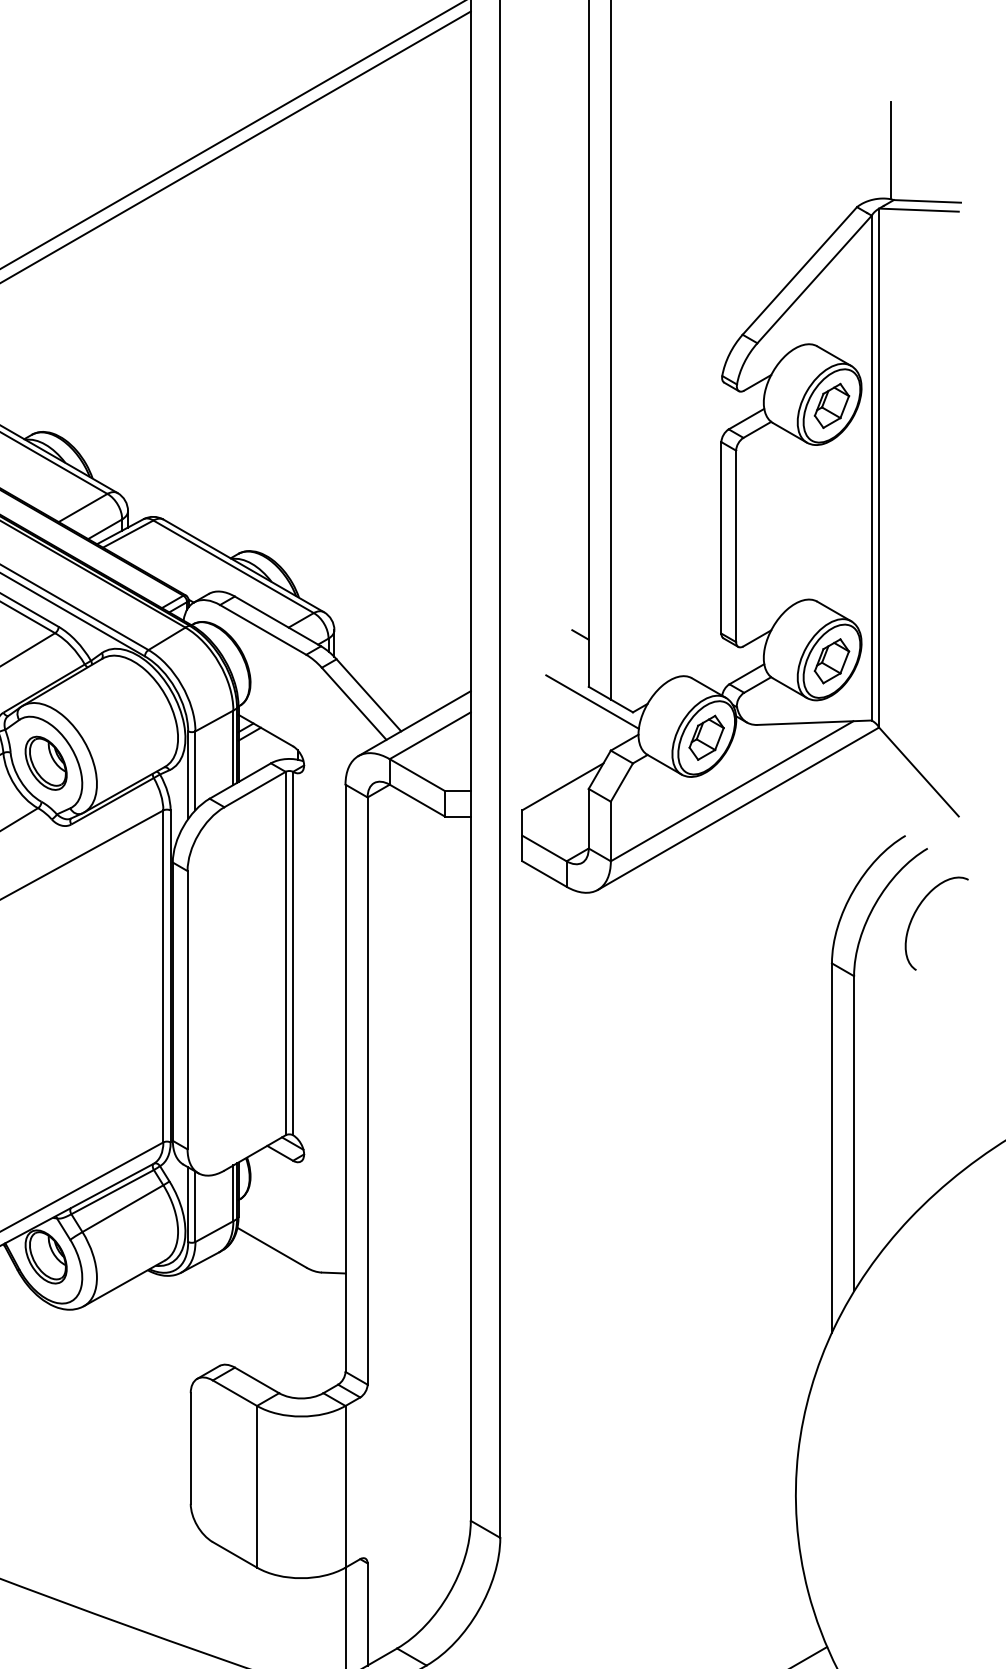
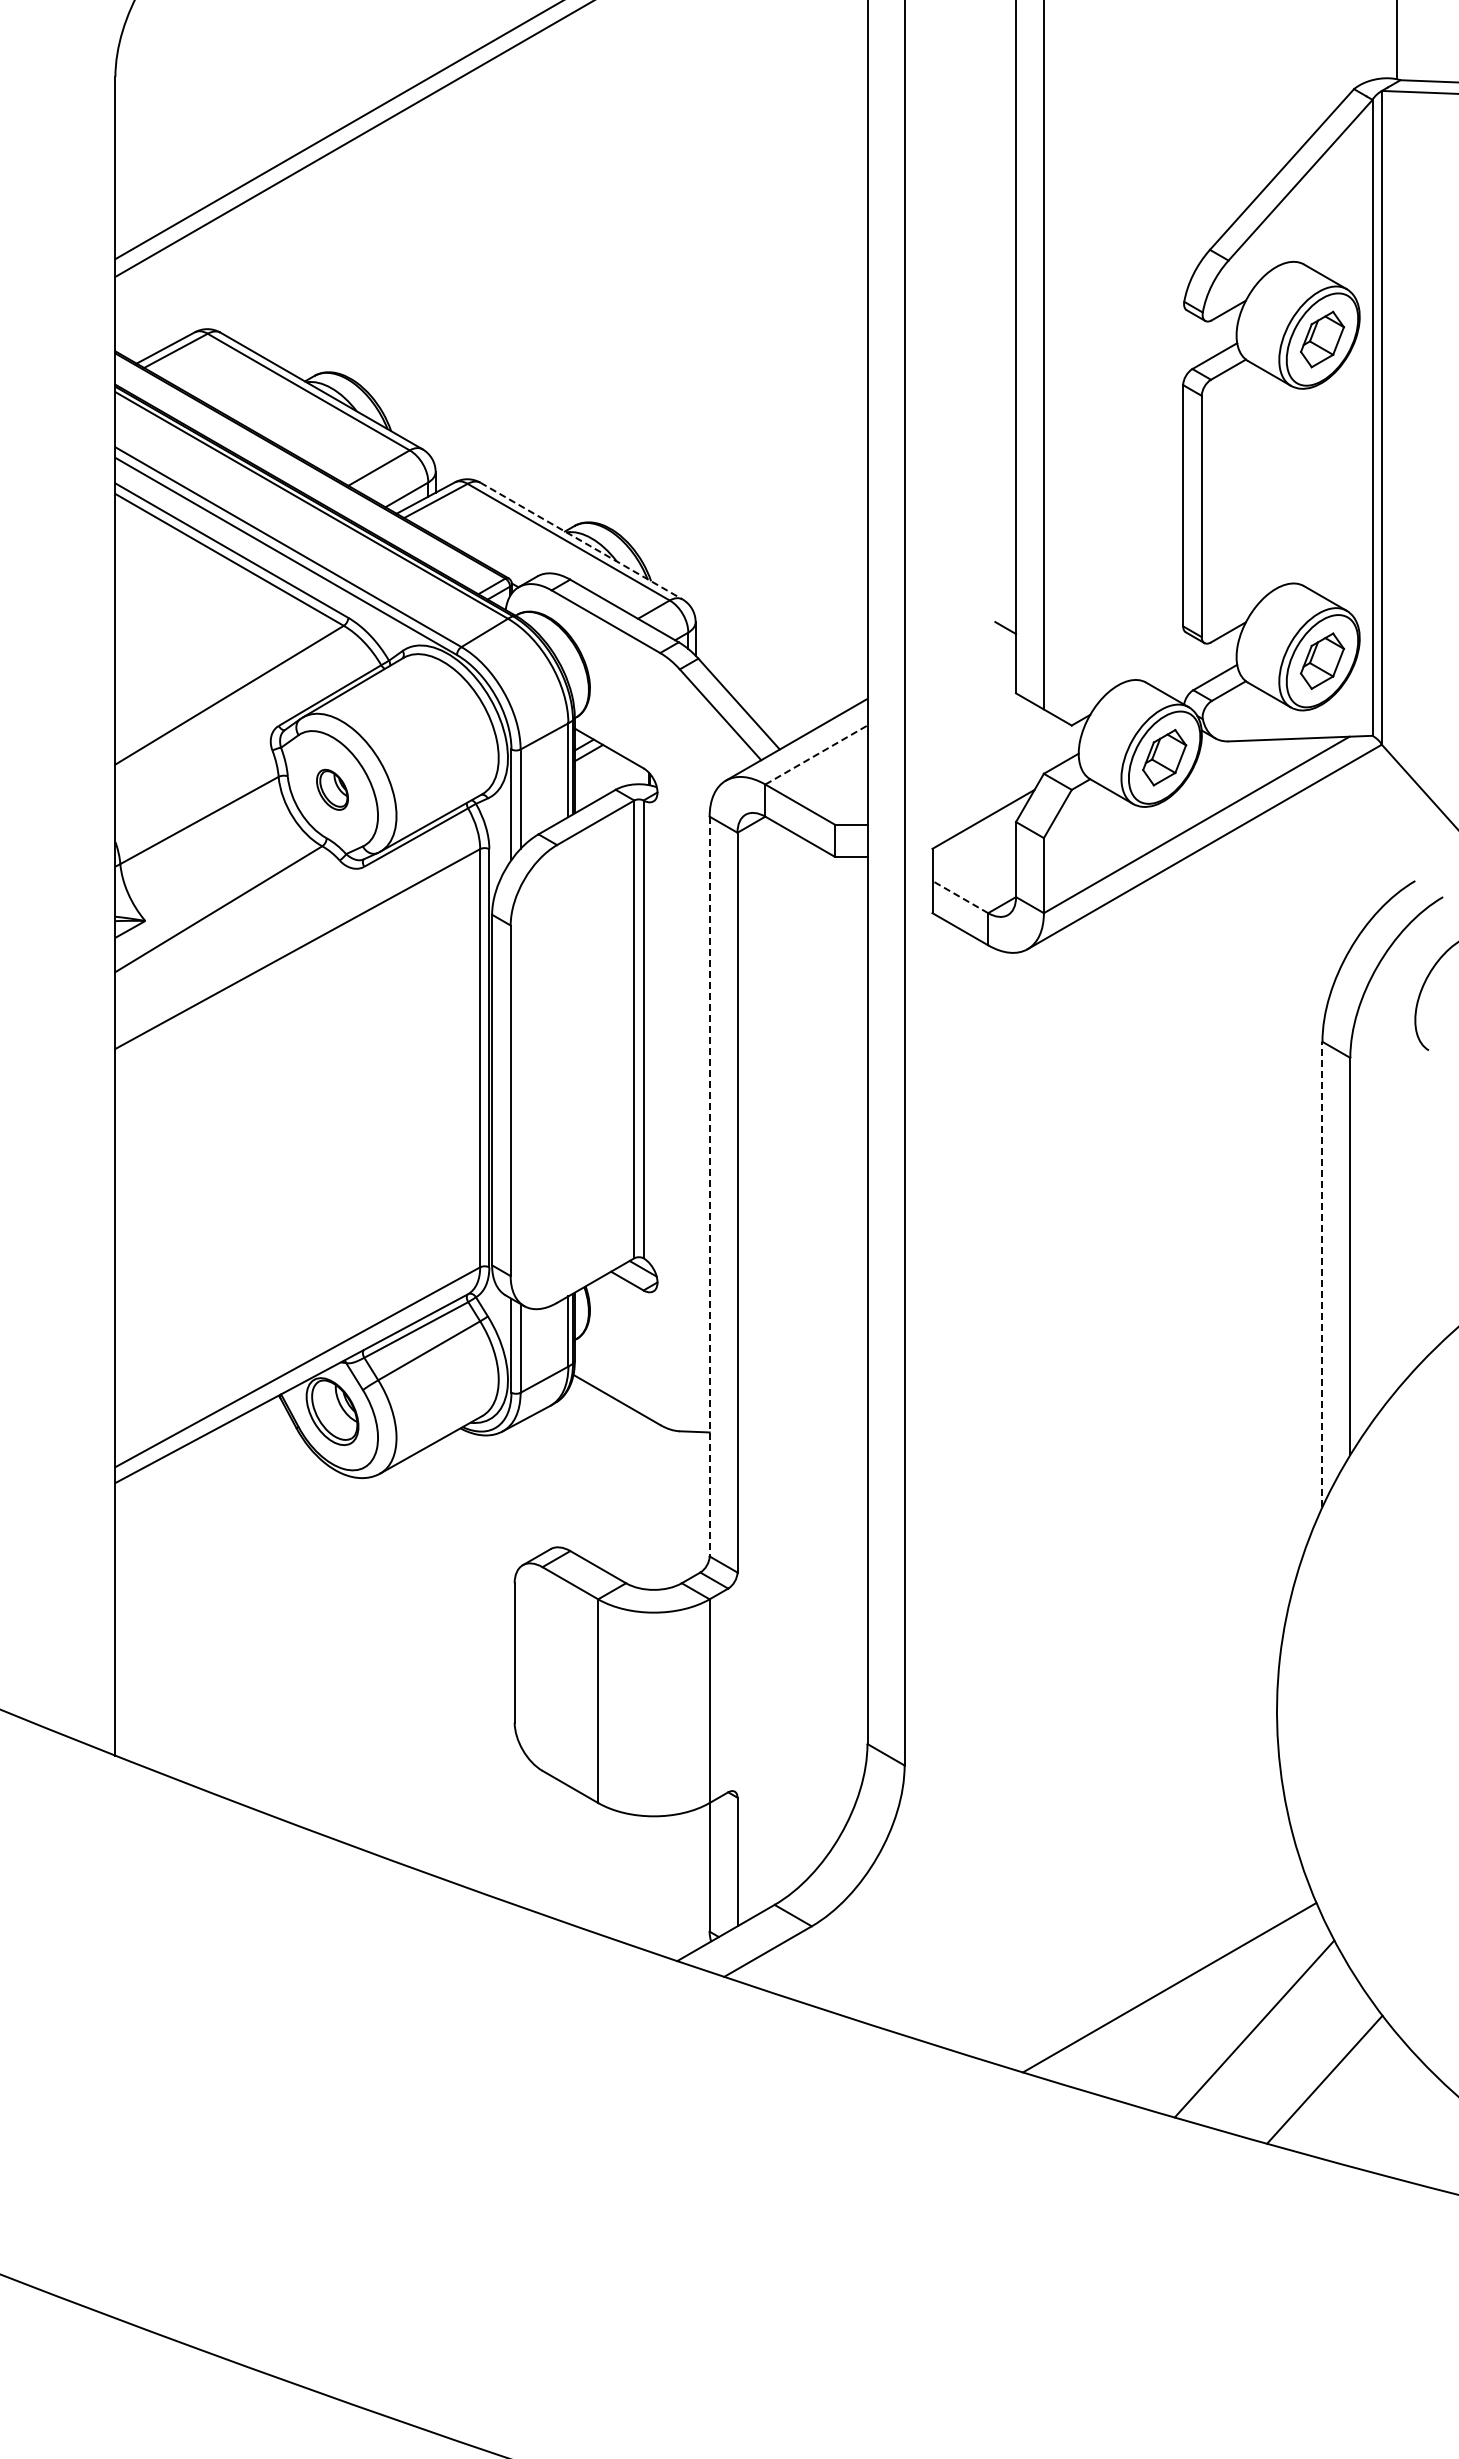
line: (243, 566) -> (581, 541), solid -> dashed
line: (592, 701) -> (1020, 712), removed
line: (430, 736) -> (816, 755), solid -> dashed
part: (46, 763) -> (332, 789), size x0.6
line: (543, 848) -> (959, 896), solid -> dashed
line: (345, 1078) -> (709, 1186), solid -> dashed
line: (831, 1148) -> (1322, 1274), solid -> dashed

